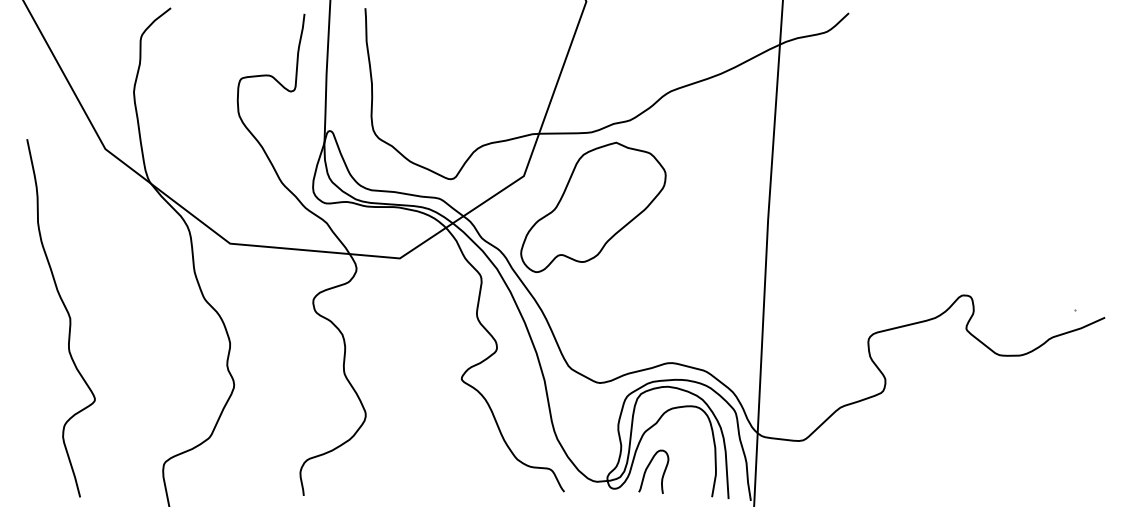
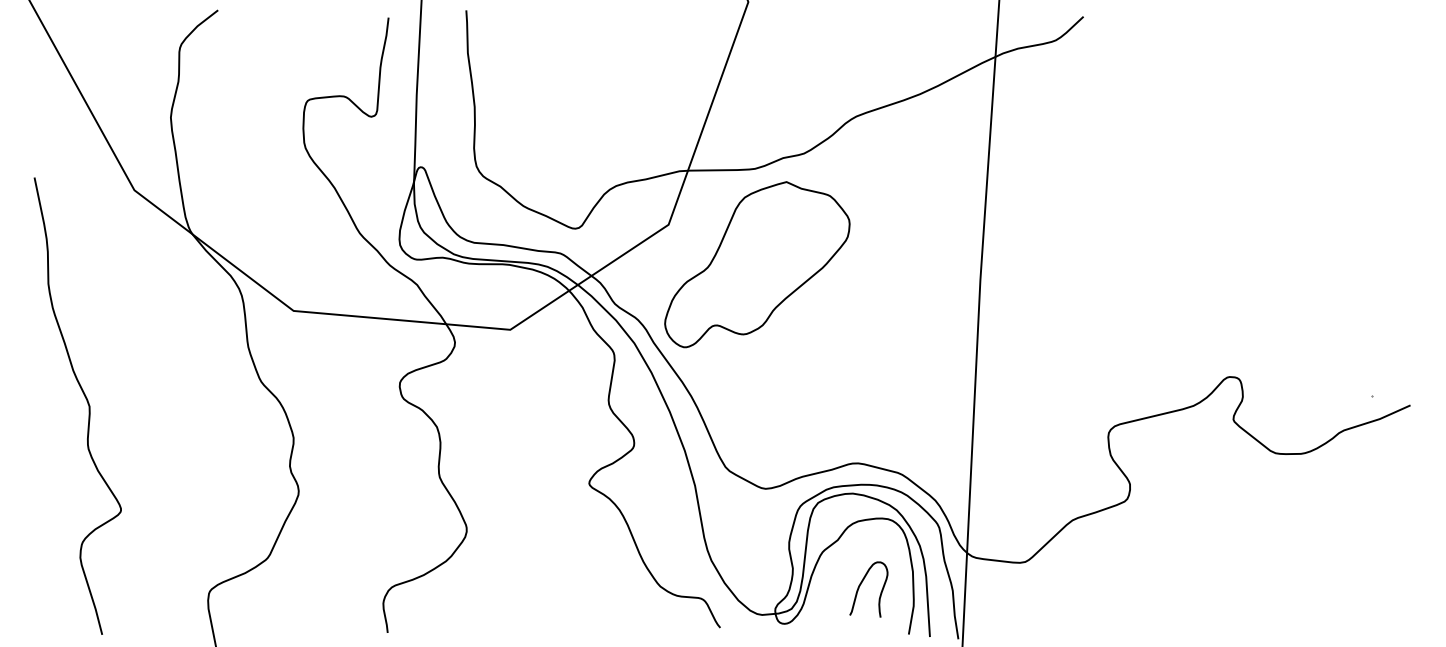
curve: (647, 469) -> (860, 586), moved

